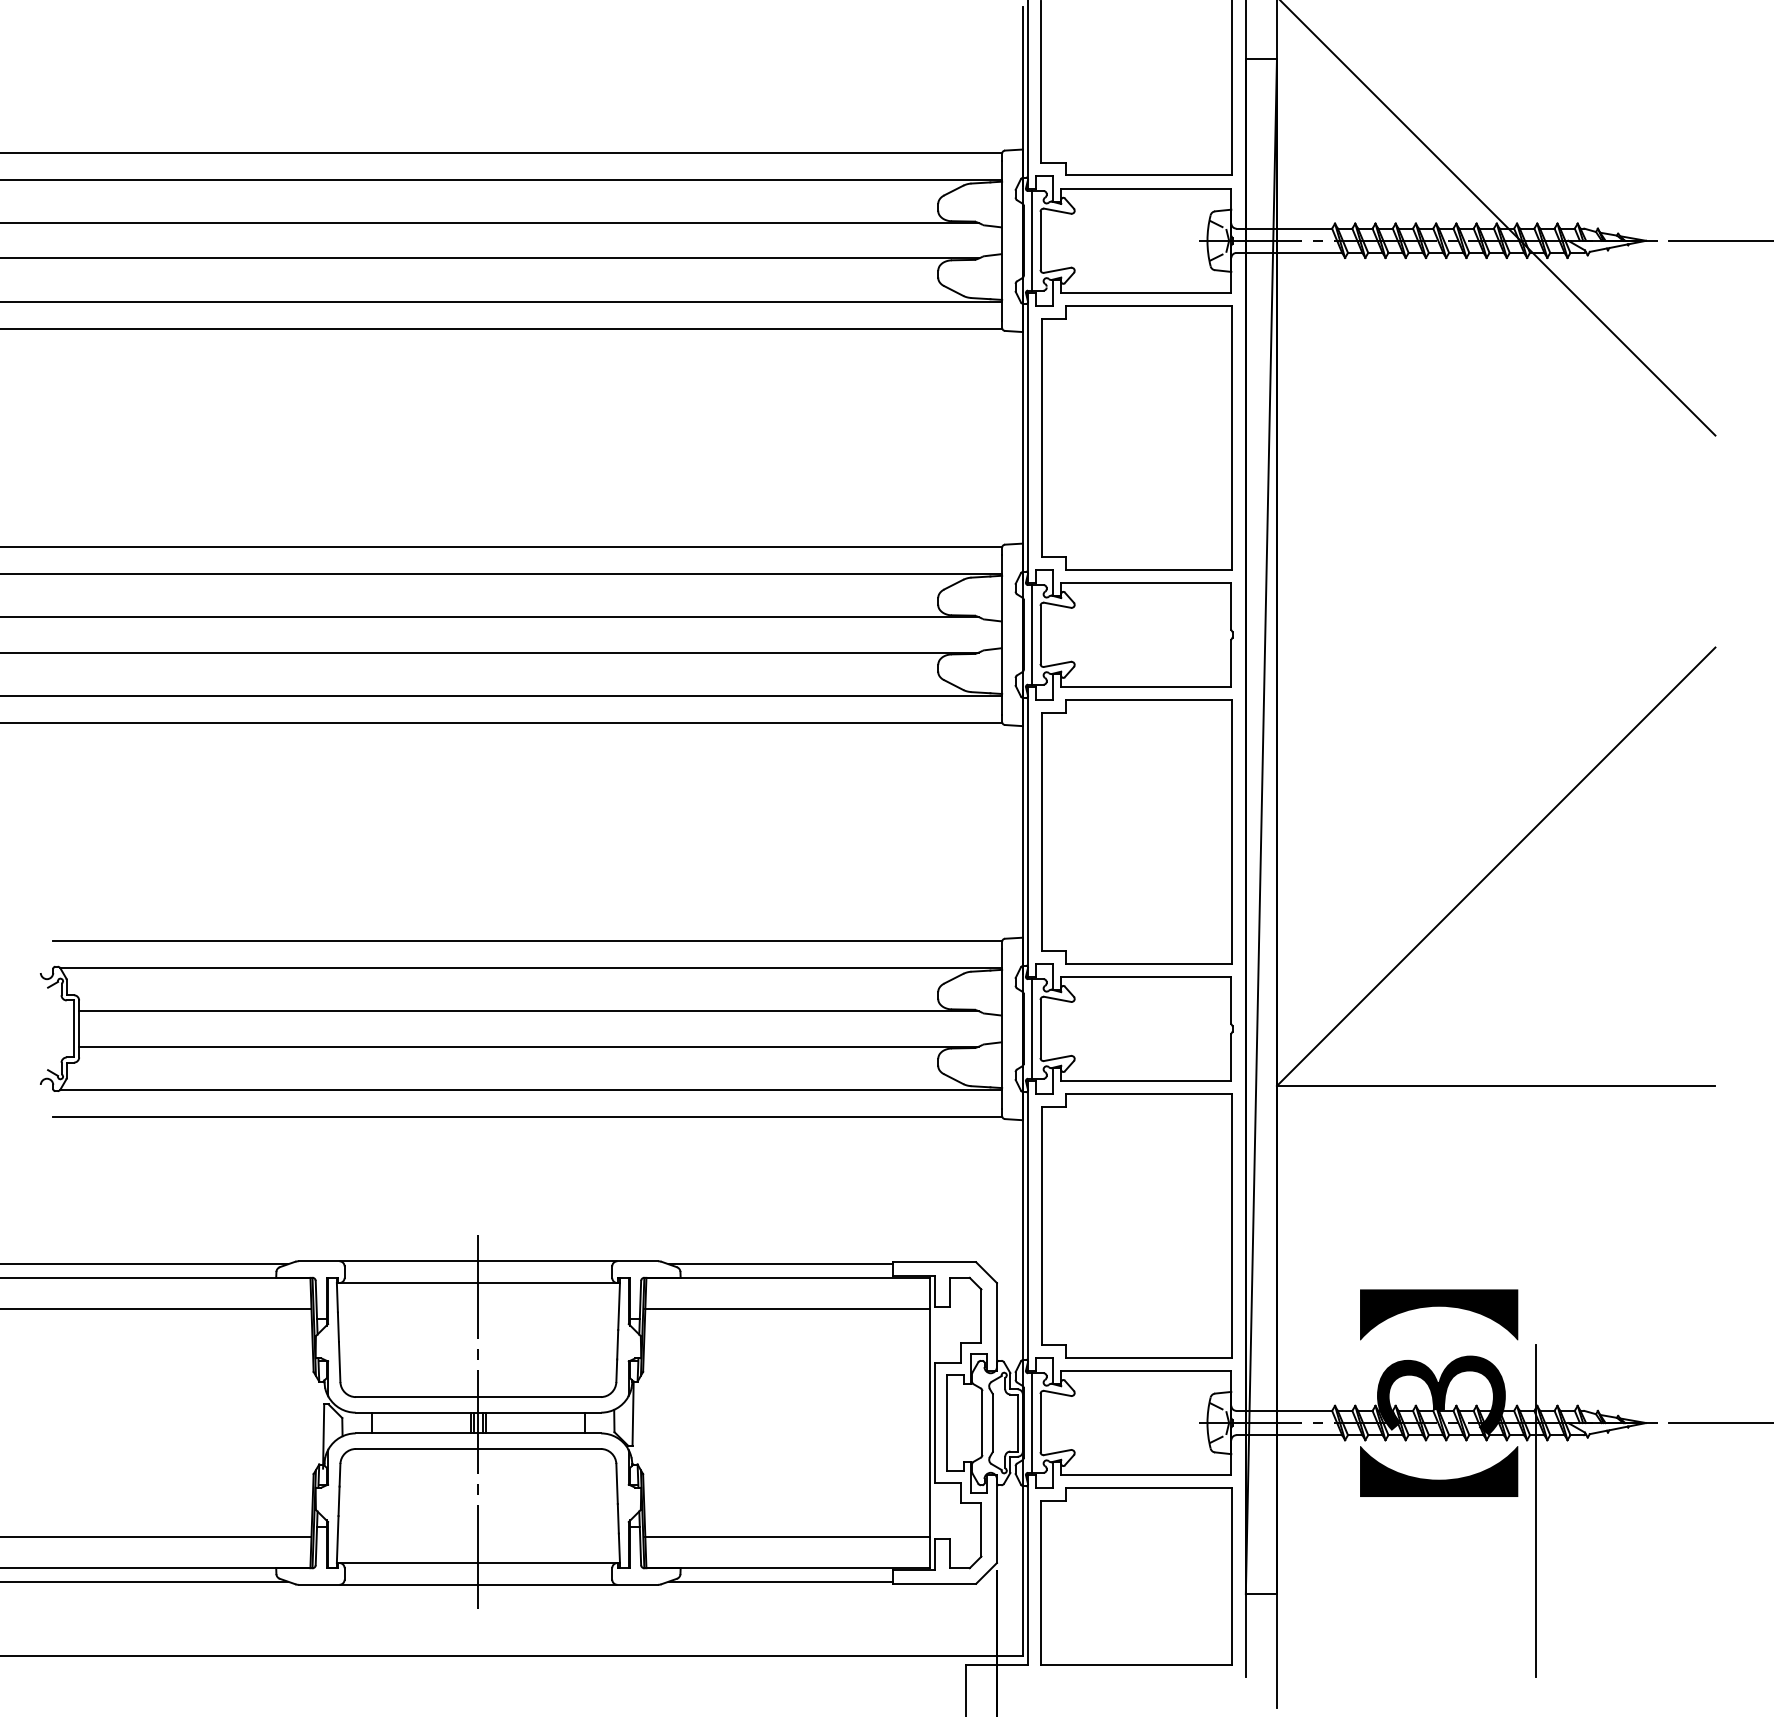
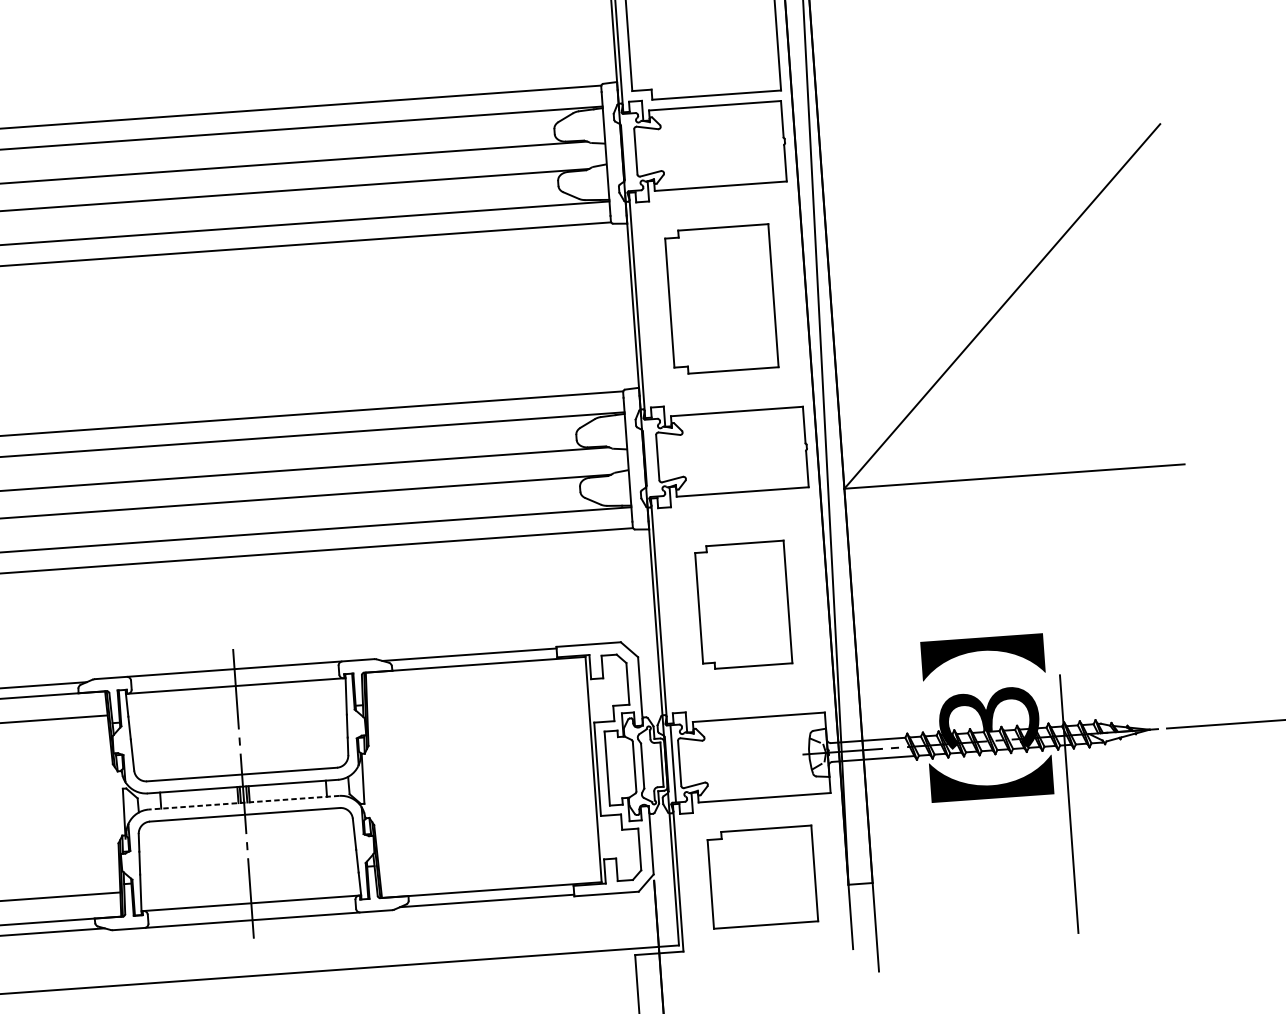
line: (1032, 634) -> (629, 152), removed
part: (1136, 831) -> (721, 299), size x0.7
line: (1032, 1028) -> (651, 457), removed
part: (1136, 1225) -> (743, 604), size x0.6
line: (787, 1308) -> (477, 688), removed
line: (478, 1433) -> (244, 802), solid -> dashed
line: (787, 1537) -> (489, 866), removed
part: (1136, 1576) -> (762, 877), size x0.7

